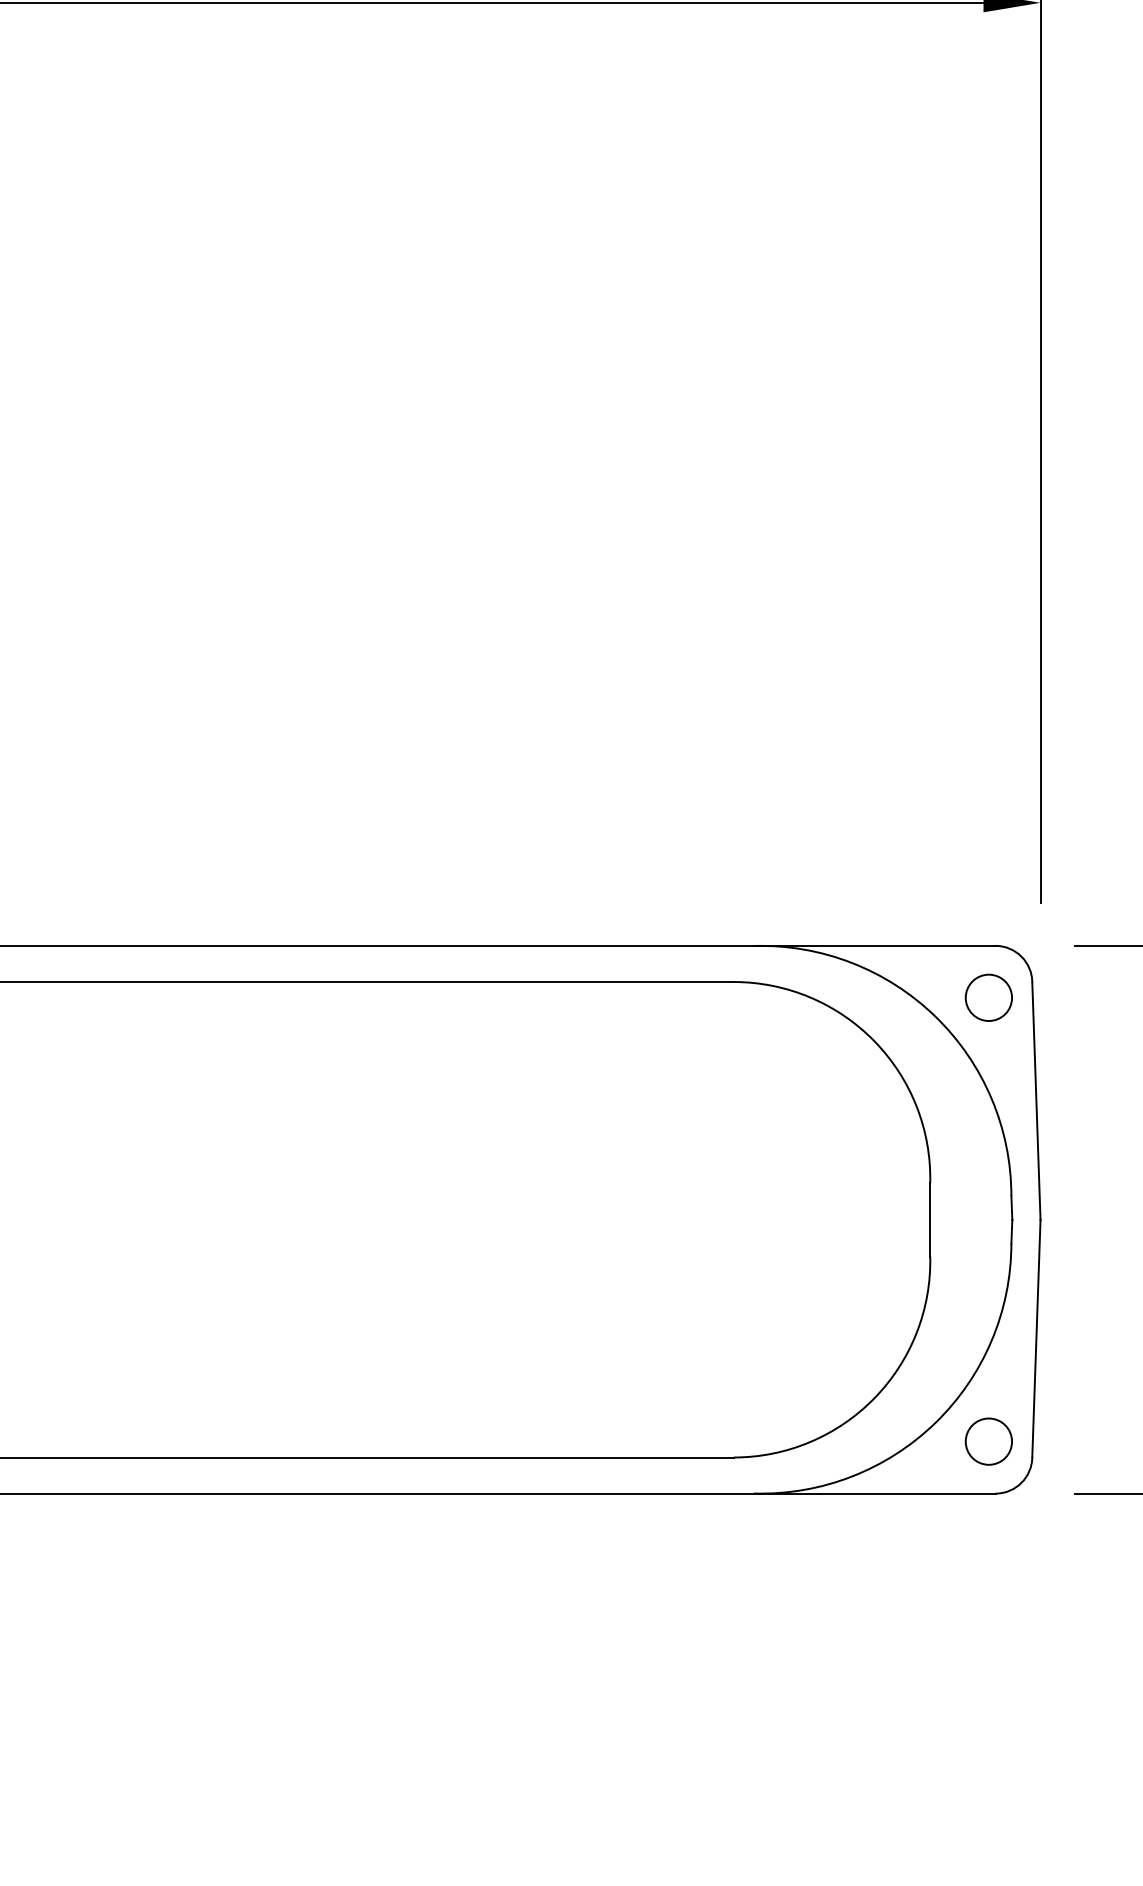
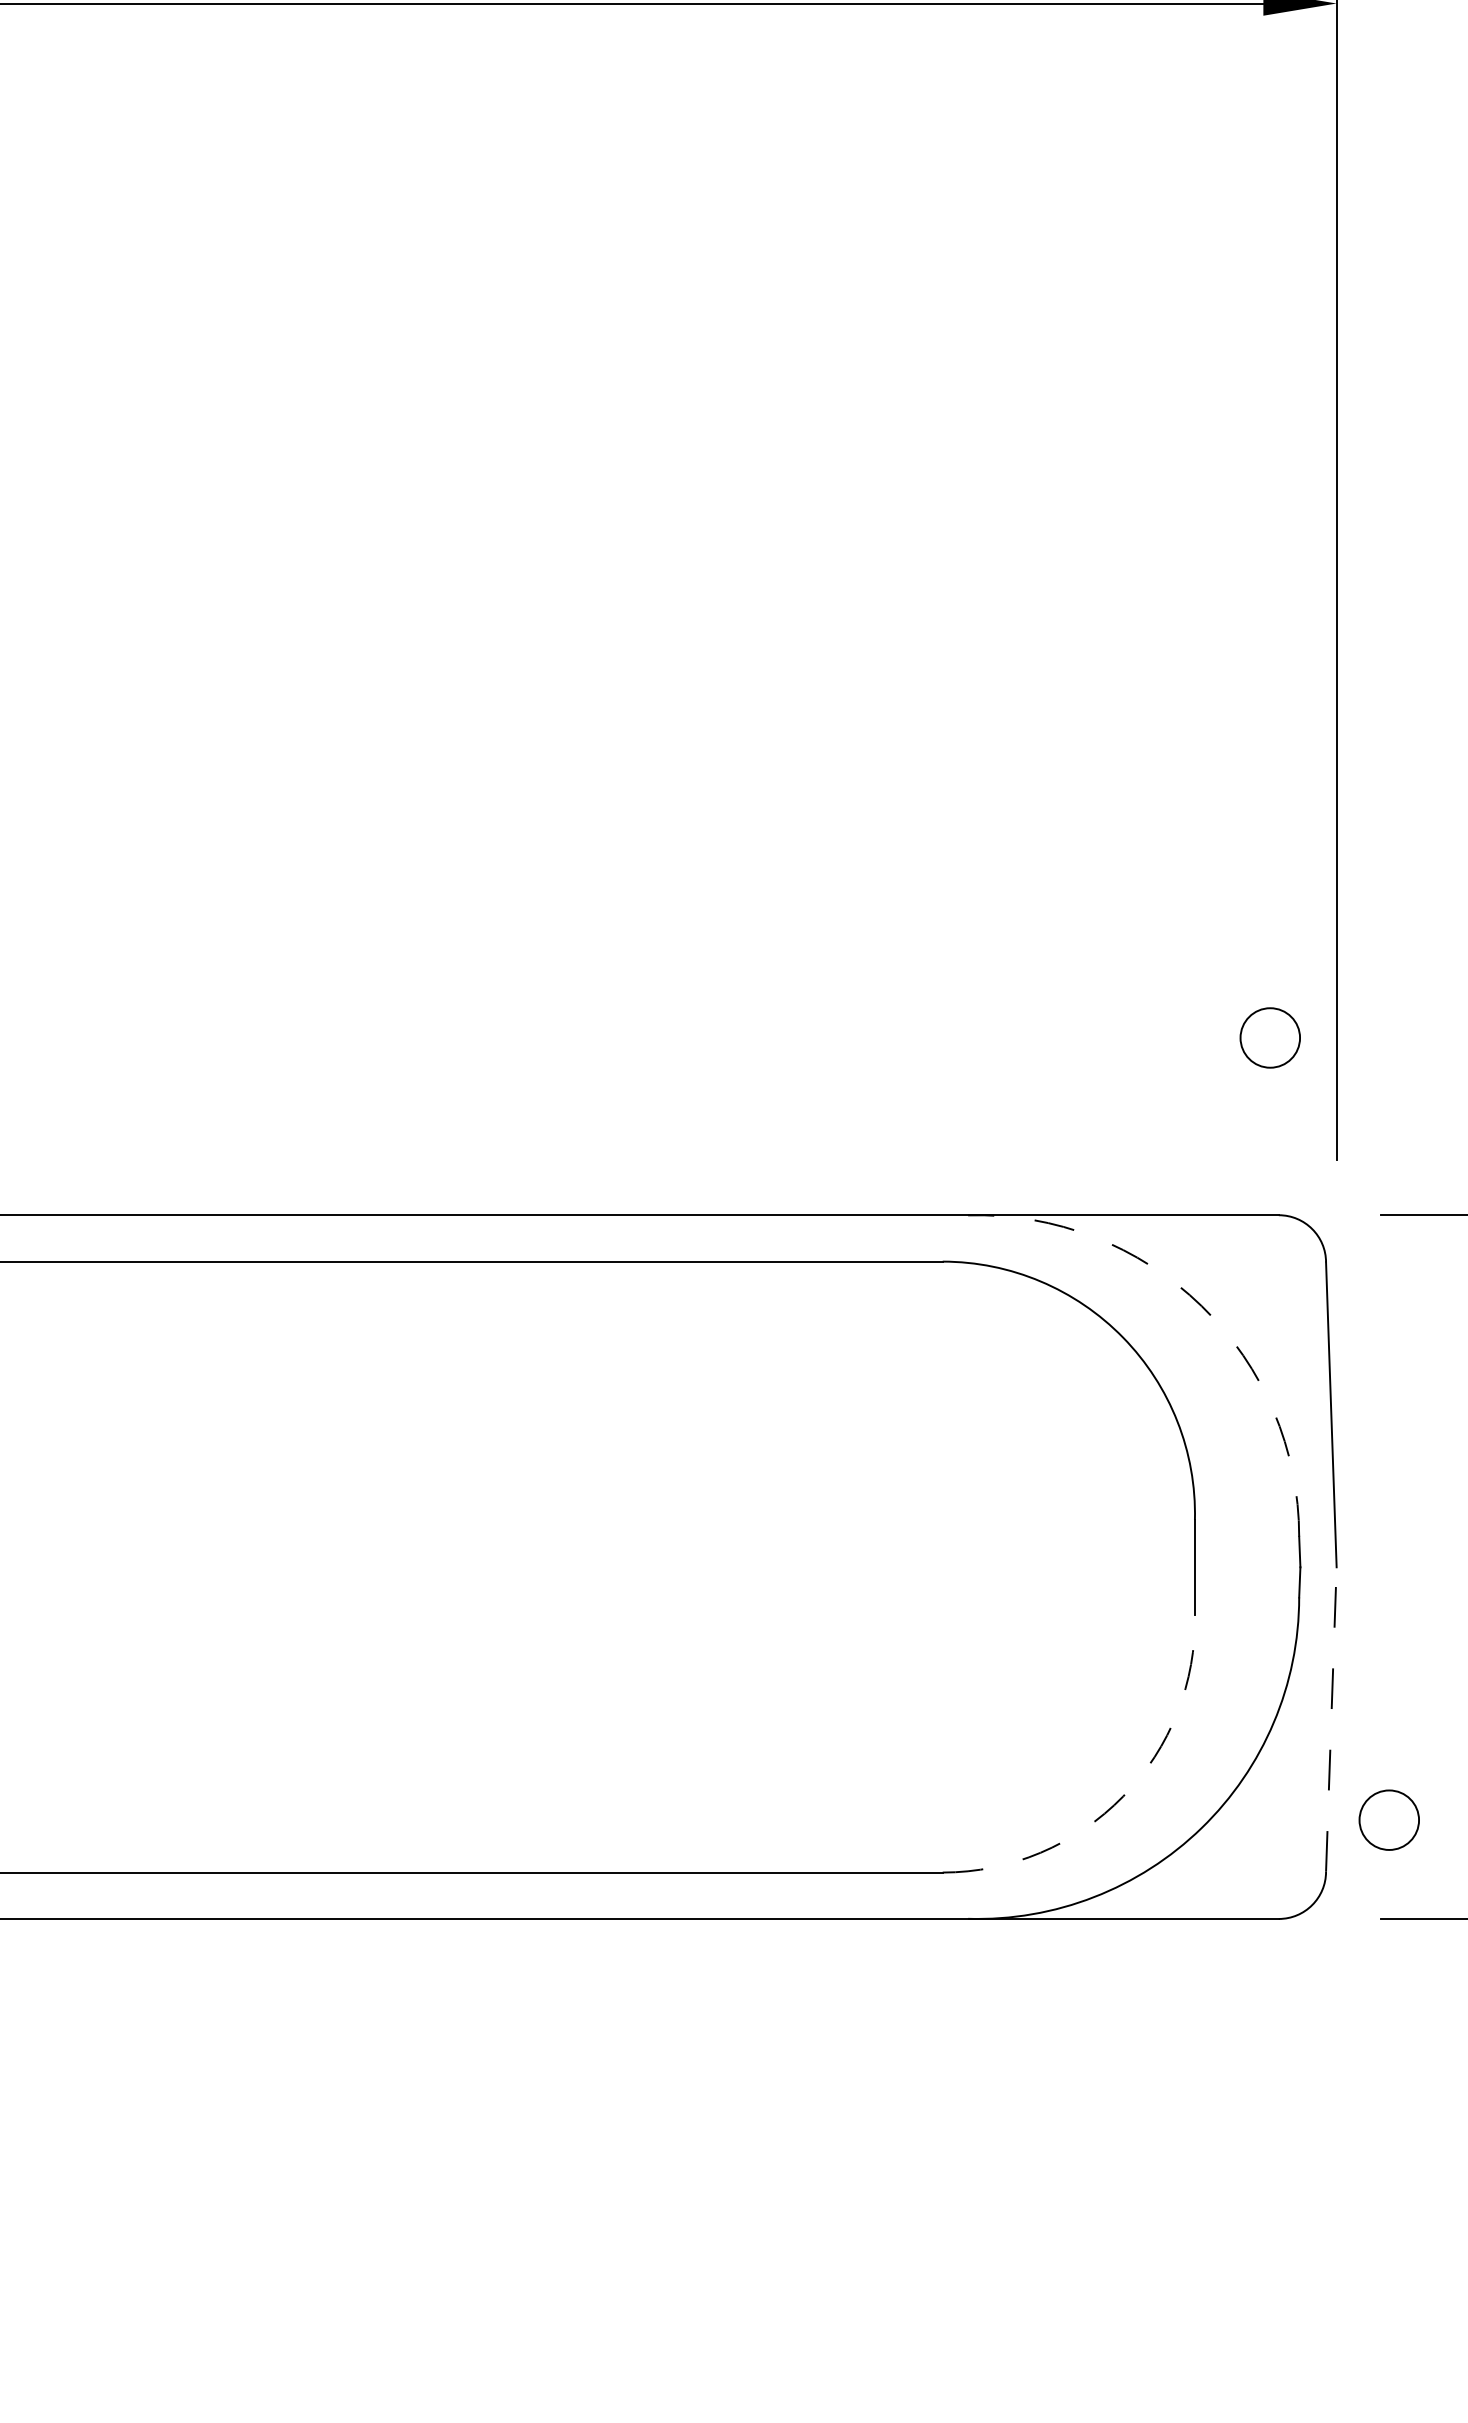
circle: (988, 997) -> (1269, 1037), moved
arc: (935, 1016) -> (1201, 1306), solid -> dashed
line: (1036, 1338) -> (1331, 1719), solid -> dashed
arc: (874, 1398) -> (1123, 1796), solid -> dashed
circle: (988, 1441) -> (1388, 1819), moved

